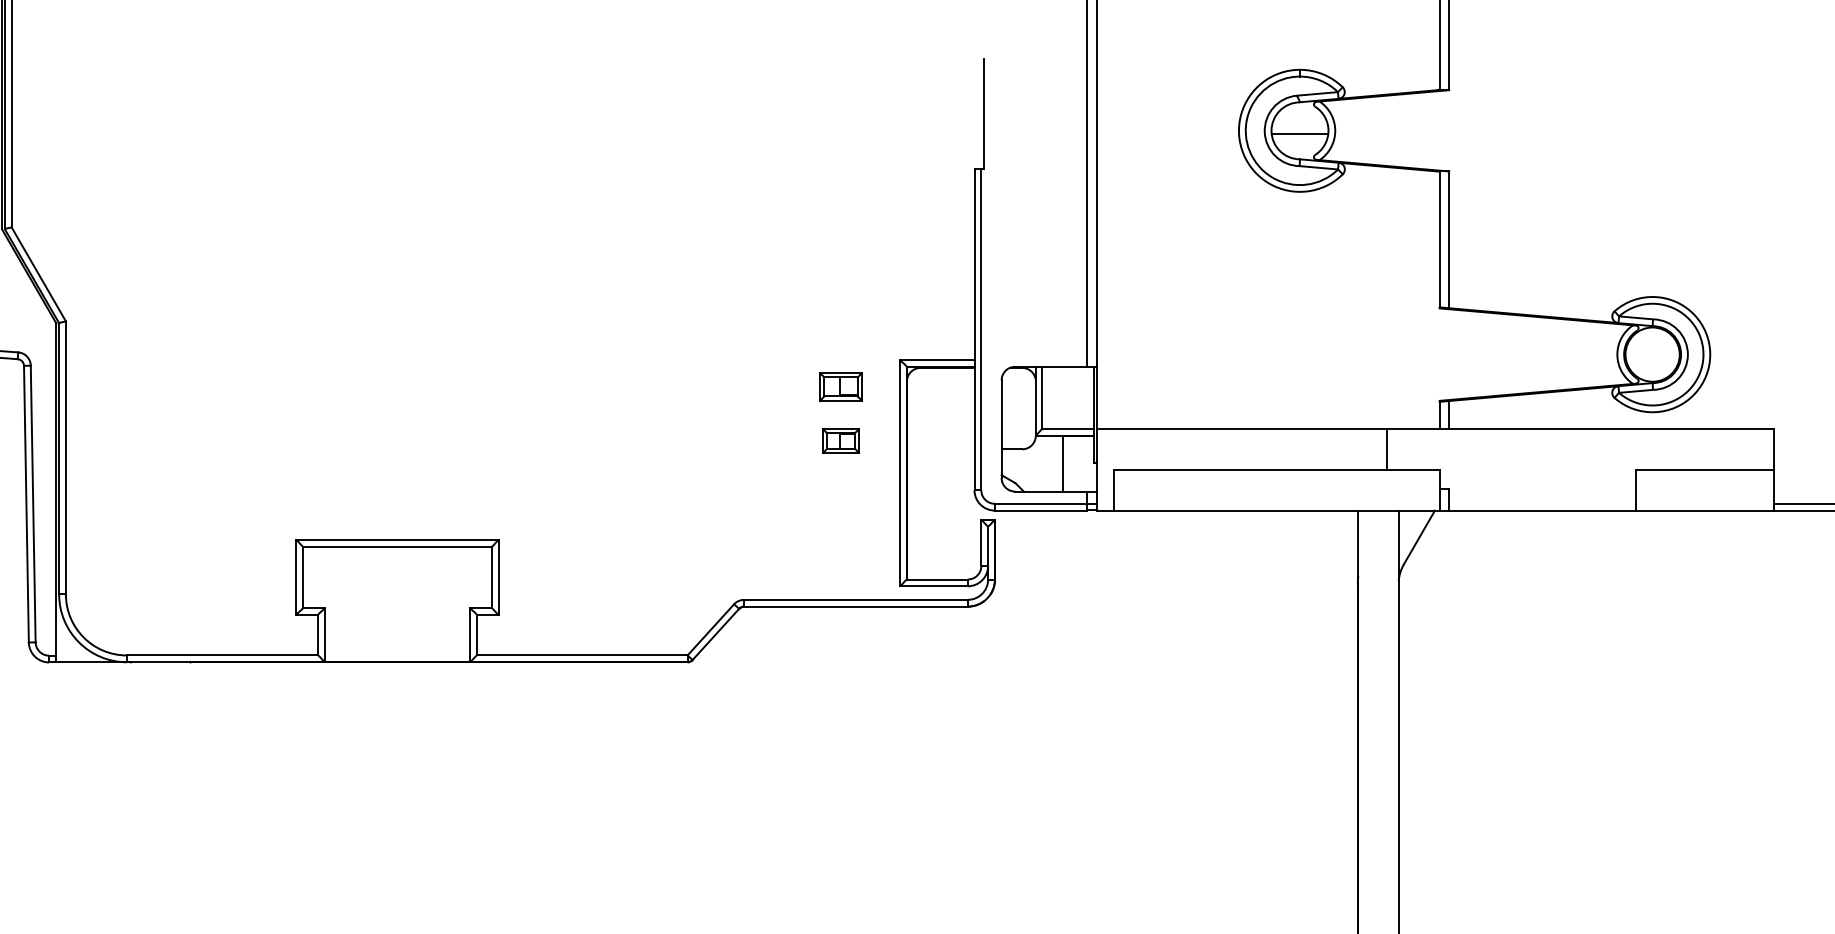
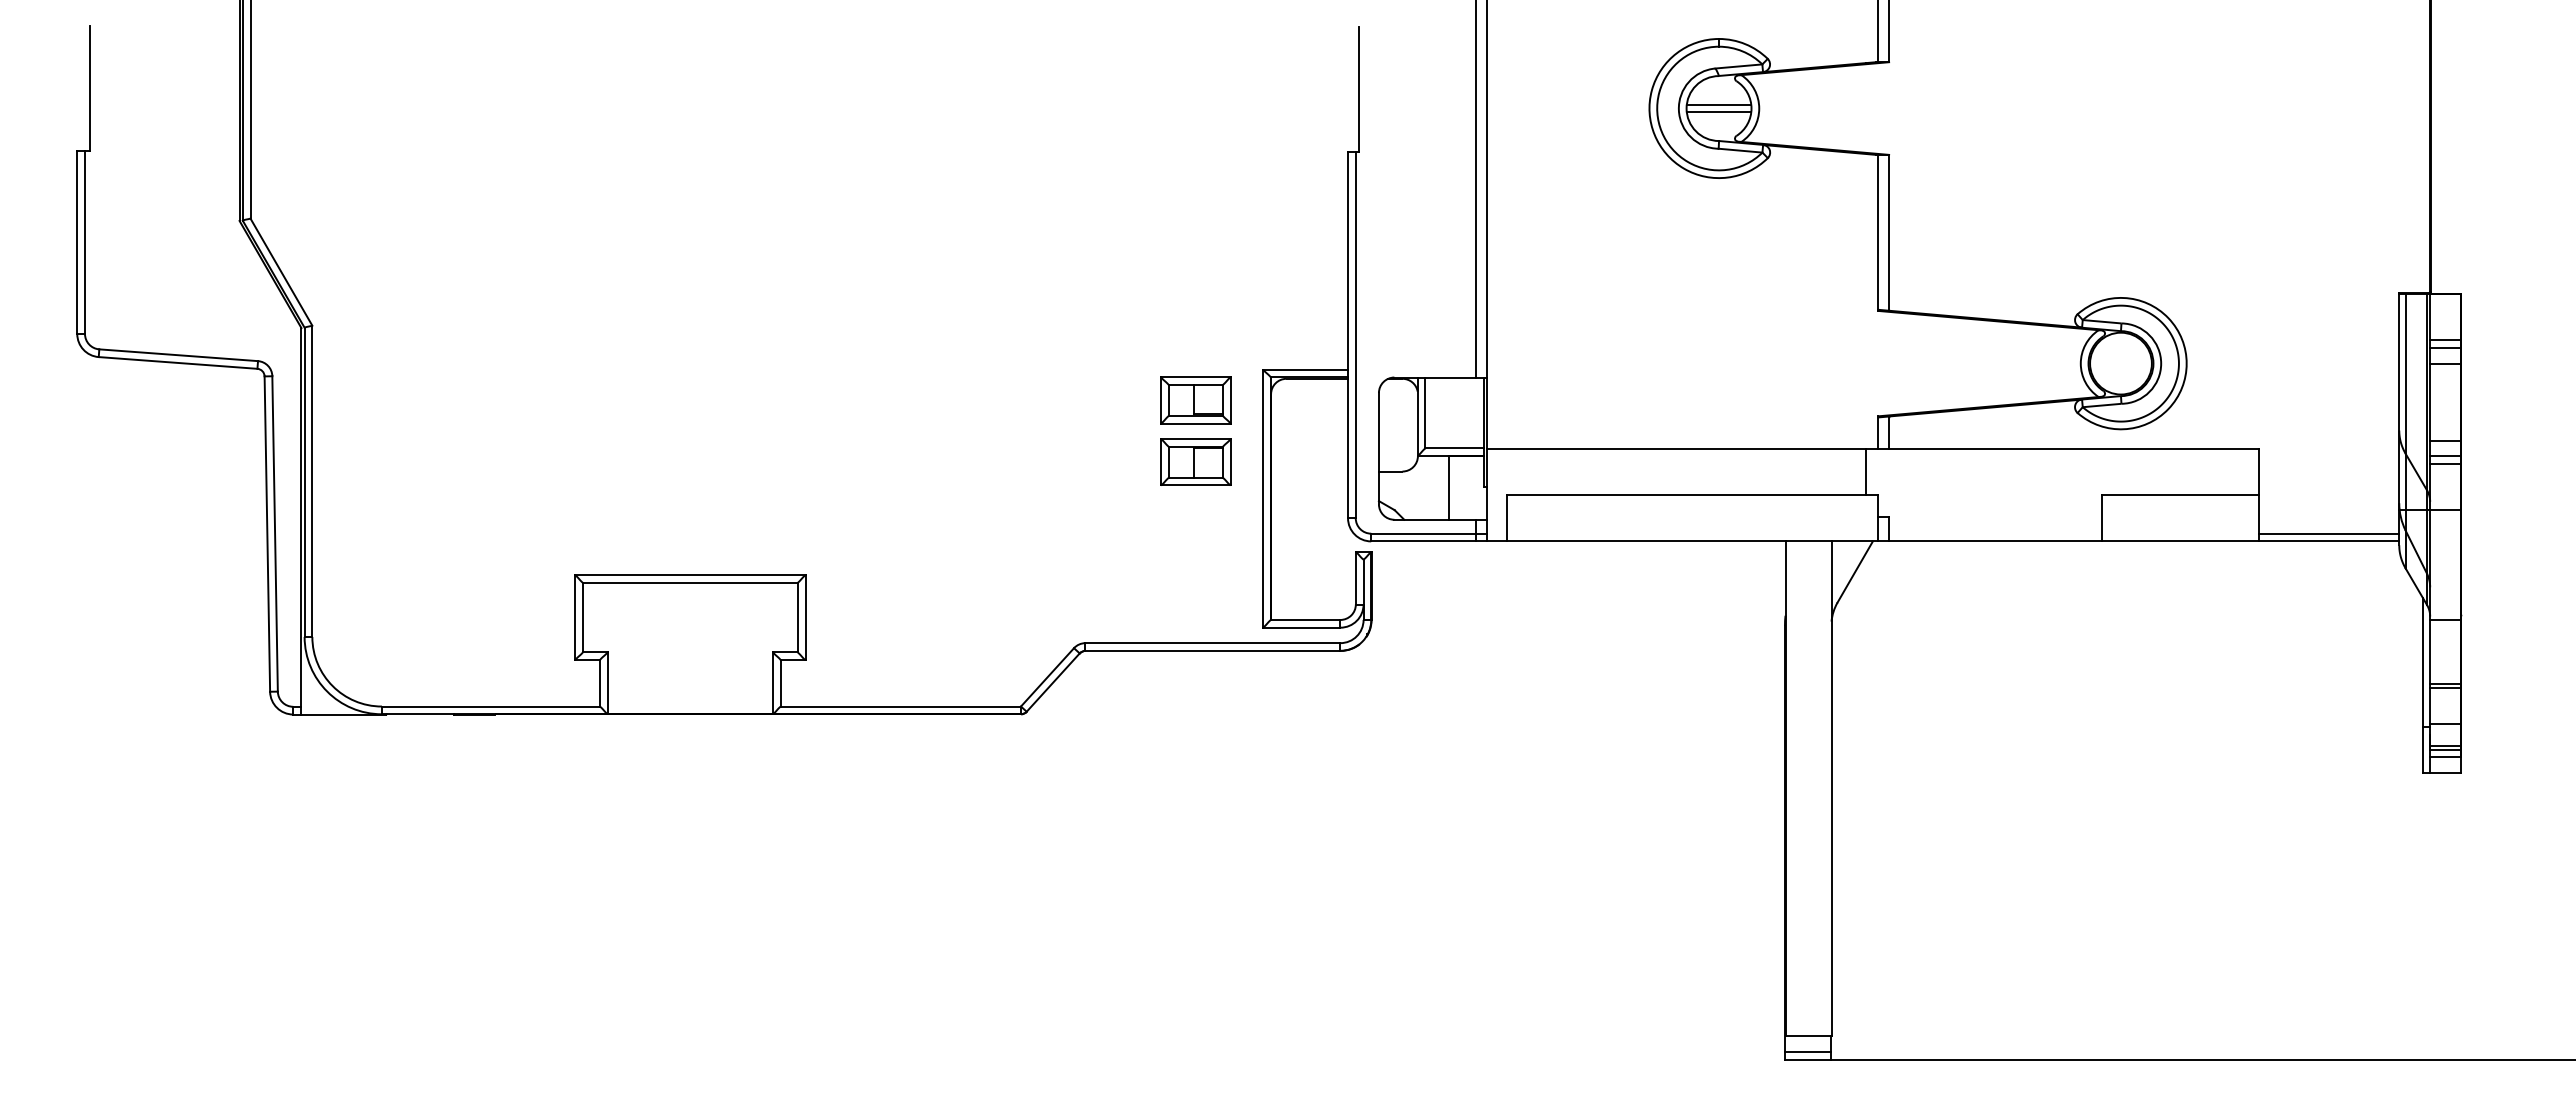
line: (1299, 128) -> (1718, 105), added
part: (840, 386) -> (1195, 400), size x1.43
part: (840, 440) -> (1195, 461), size x1.67
line: (1386, 449) -> (1865, 471), moved

